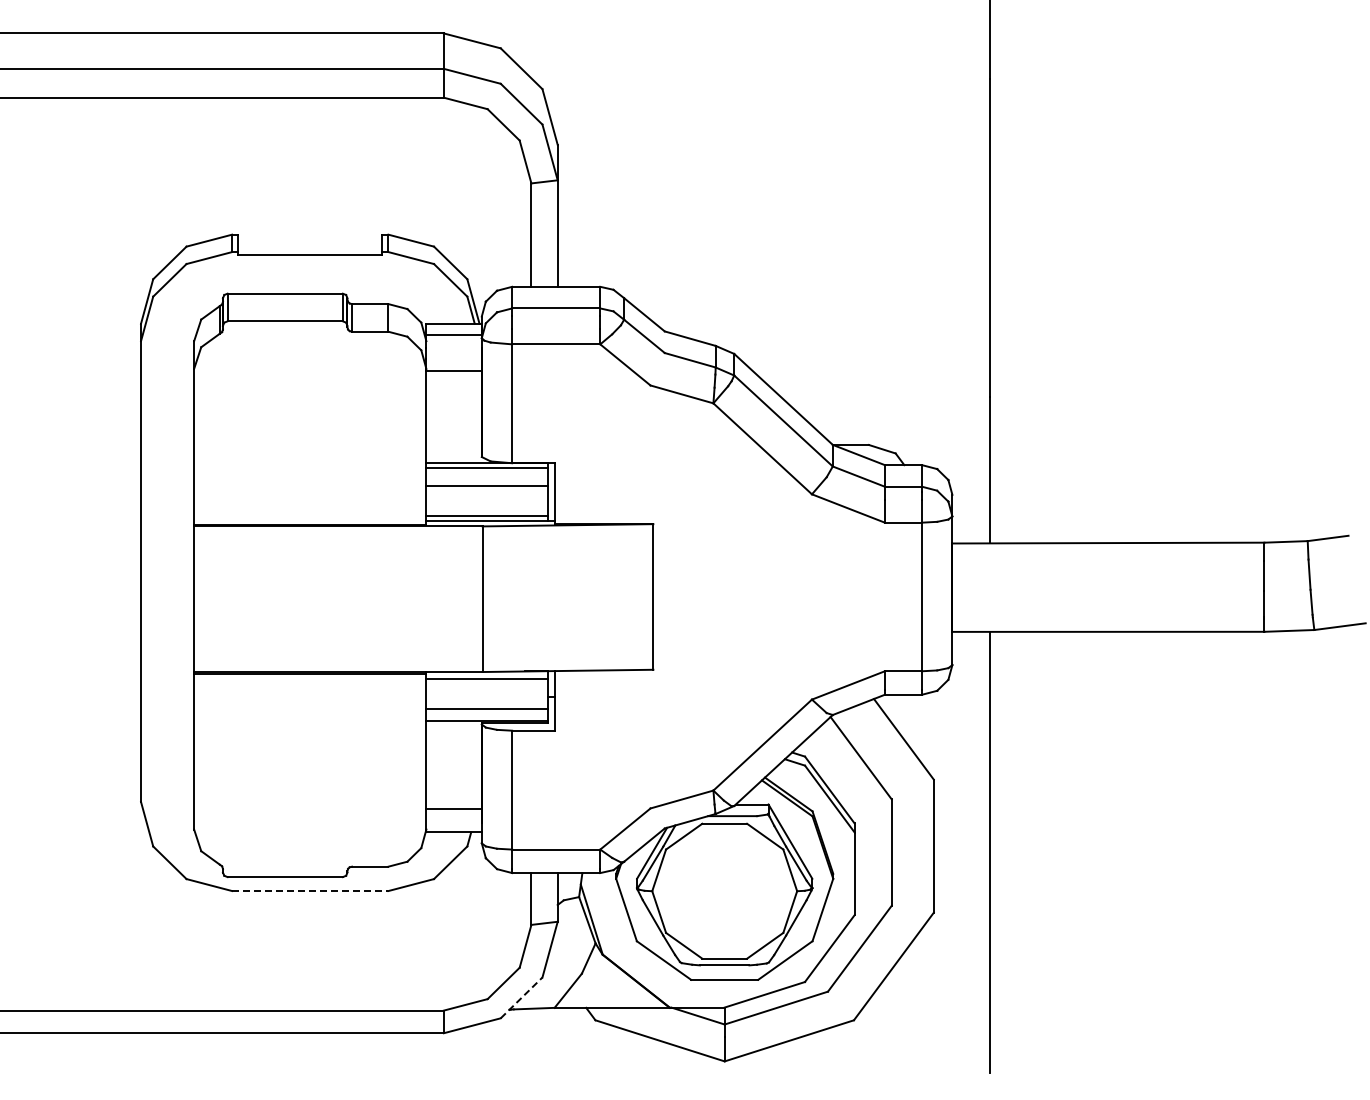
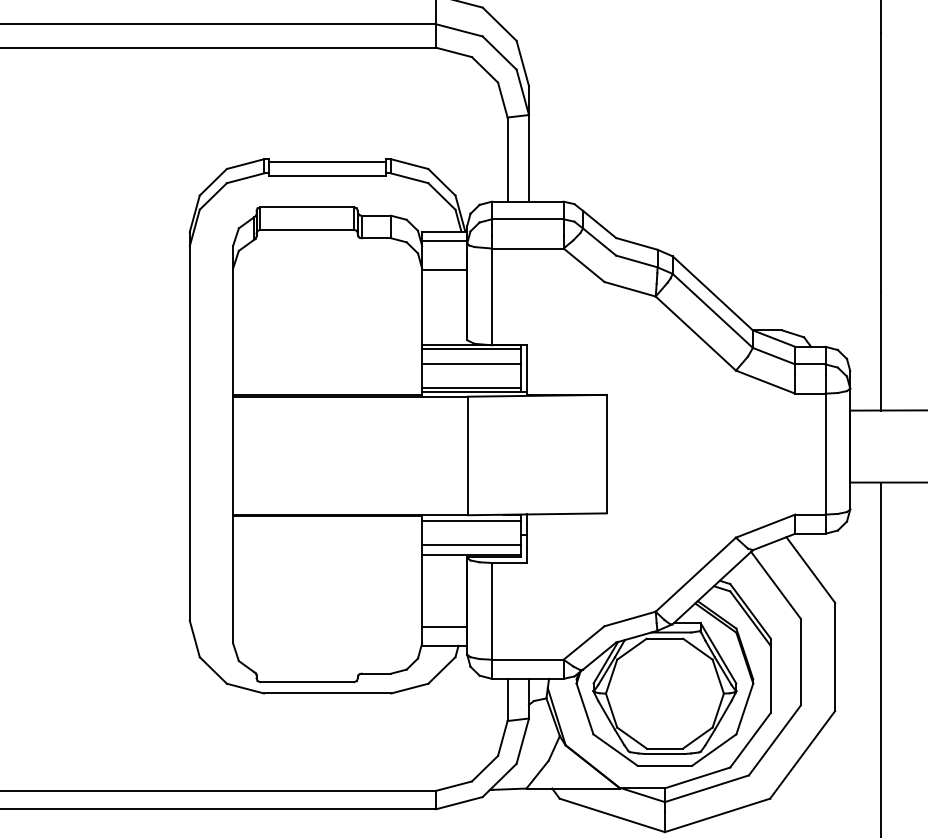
line: (310, 237) -> (327, 161), added
line: (310, 891) -> (327, 693), dashed -> solid
line: (521, 997) -> (499, 780), dashed -> solid

